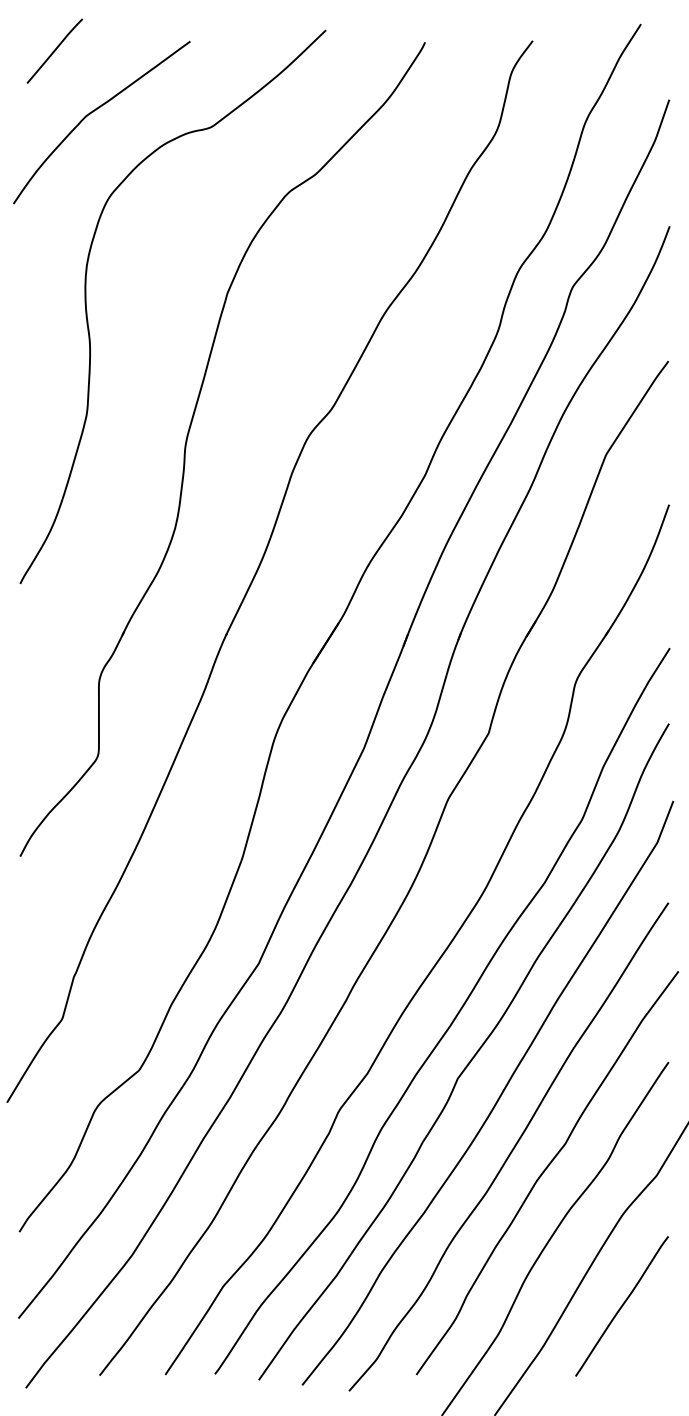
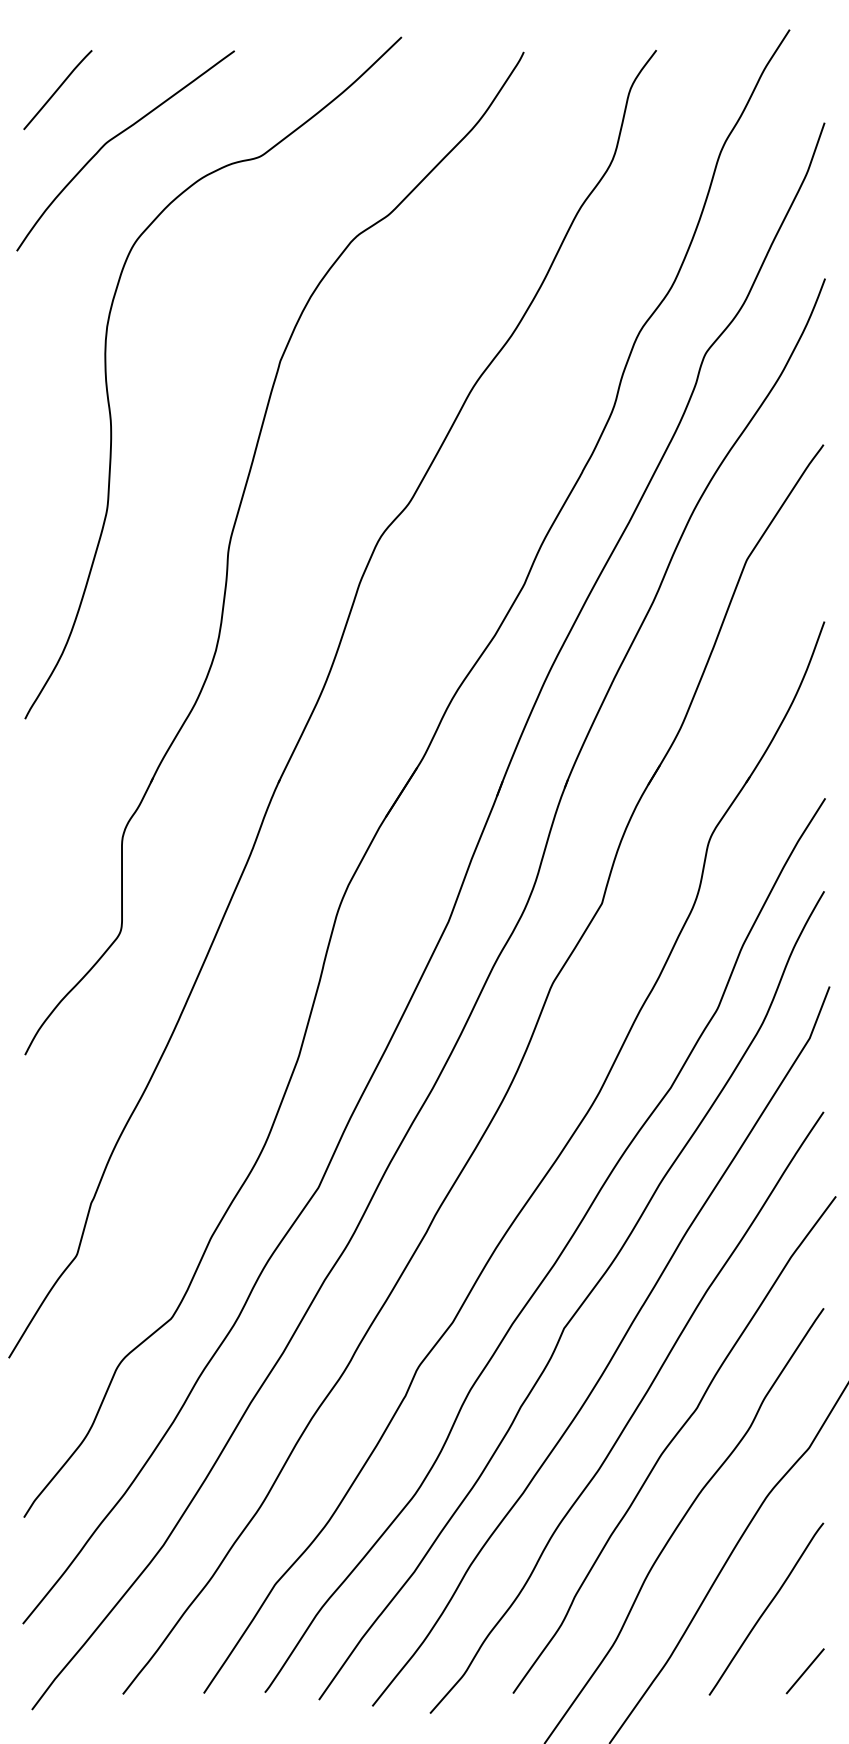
line: (54, 50) -> (57, 89), moved
line: (653, 1356) -> (805, 1670), added

